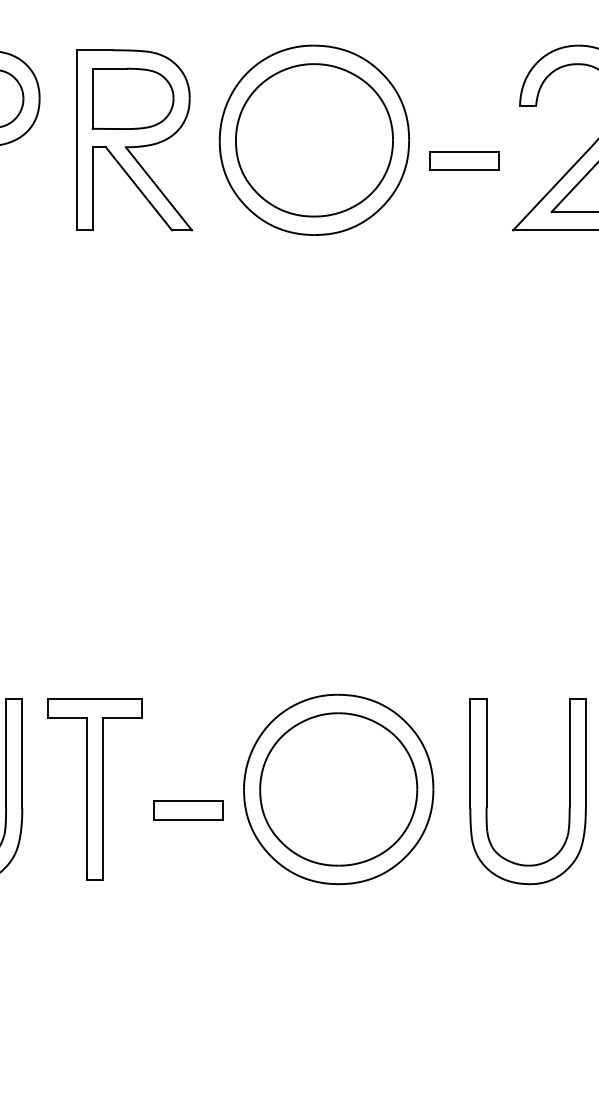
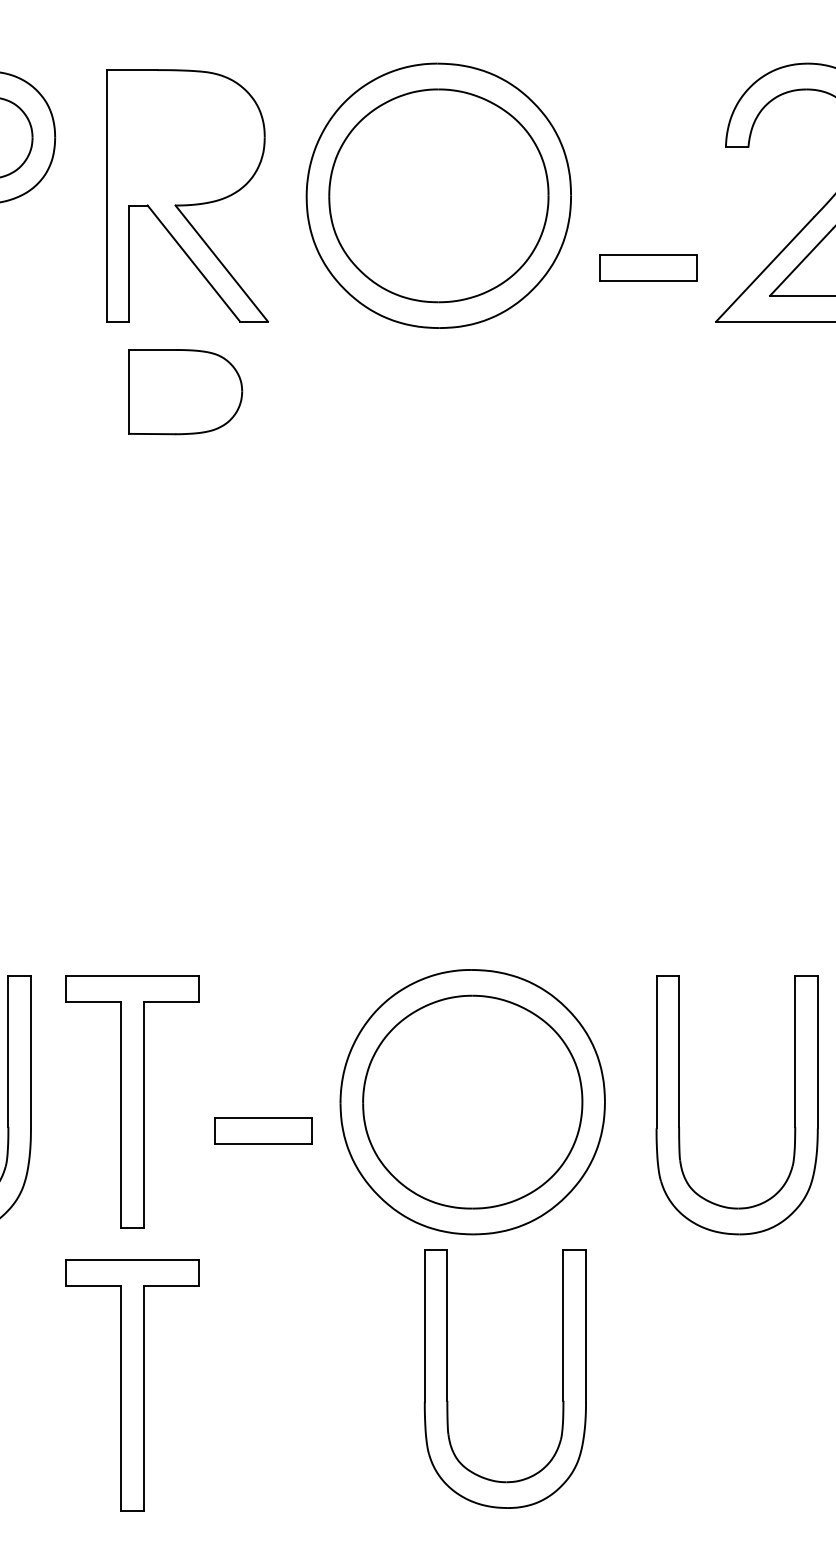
part: (132, 98) -> (184, 391), moved
part: (464, 160) -> (648, 267), moved
part: (321, 987) -> (448, 1378), added
part: (94, 992) -> (131, 1385), added

